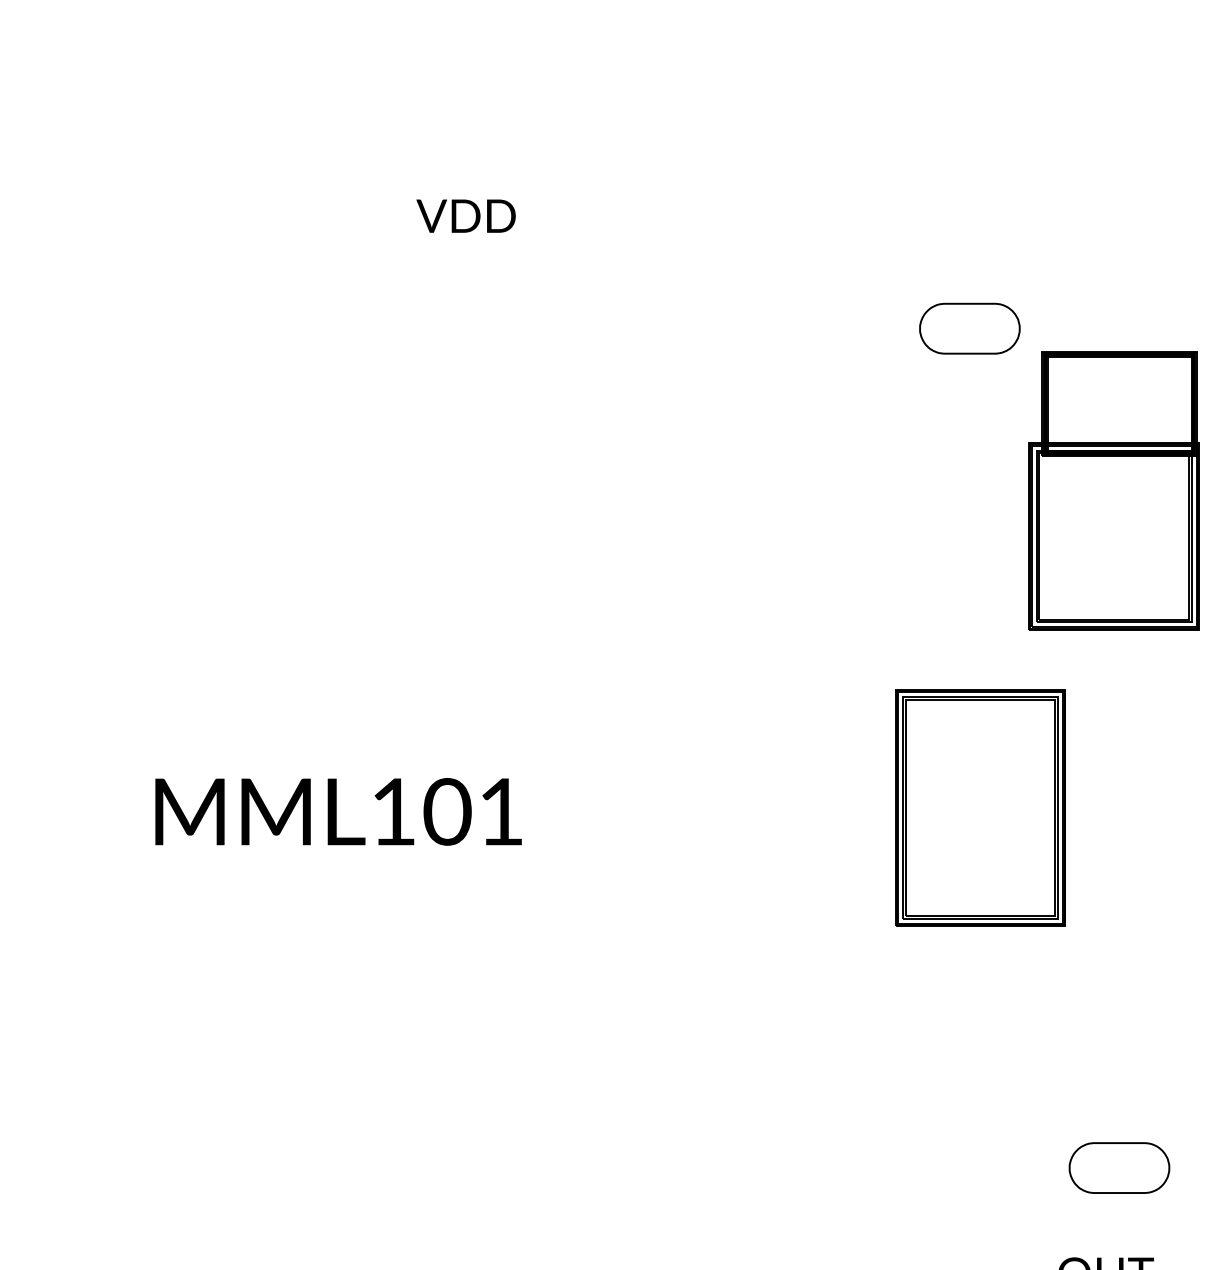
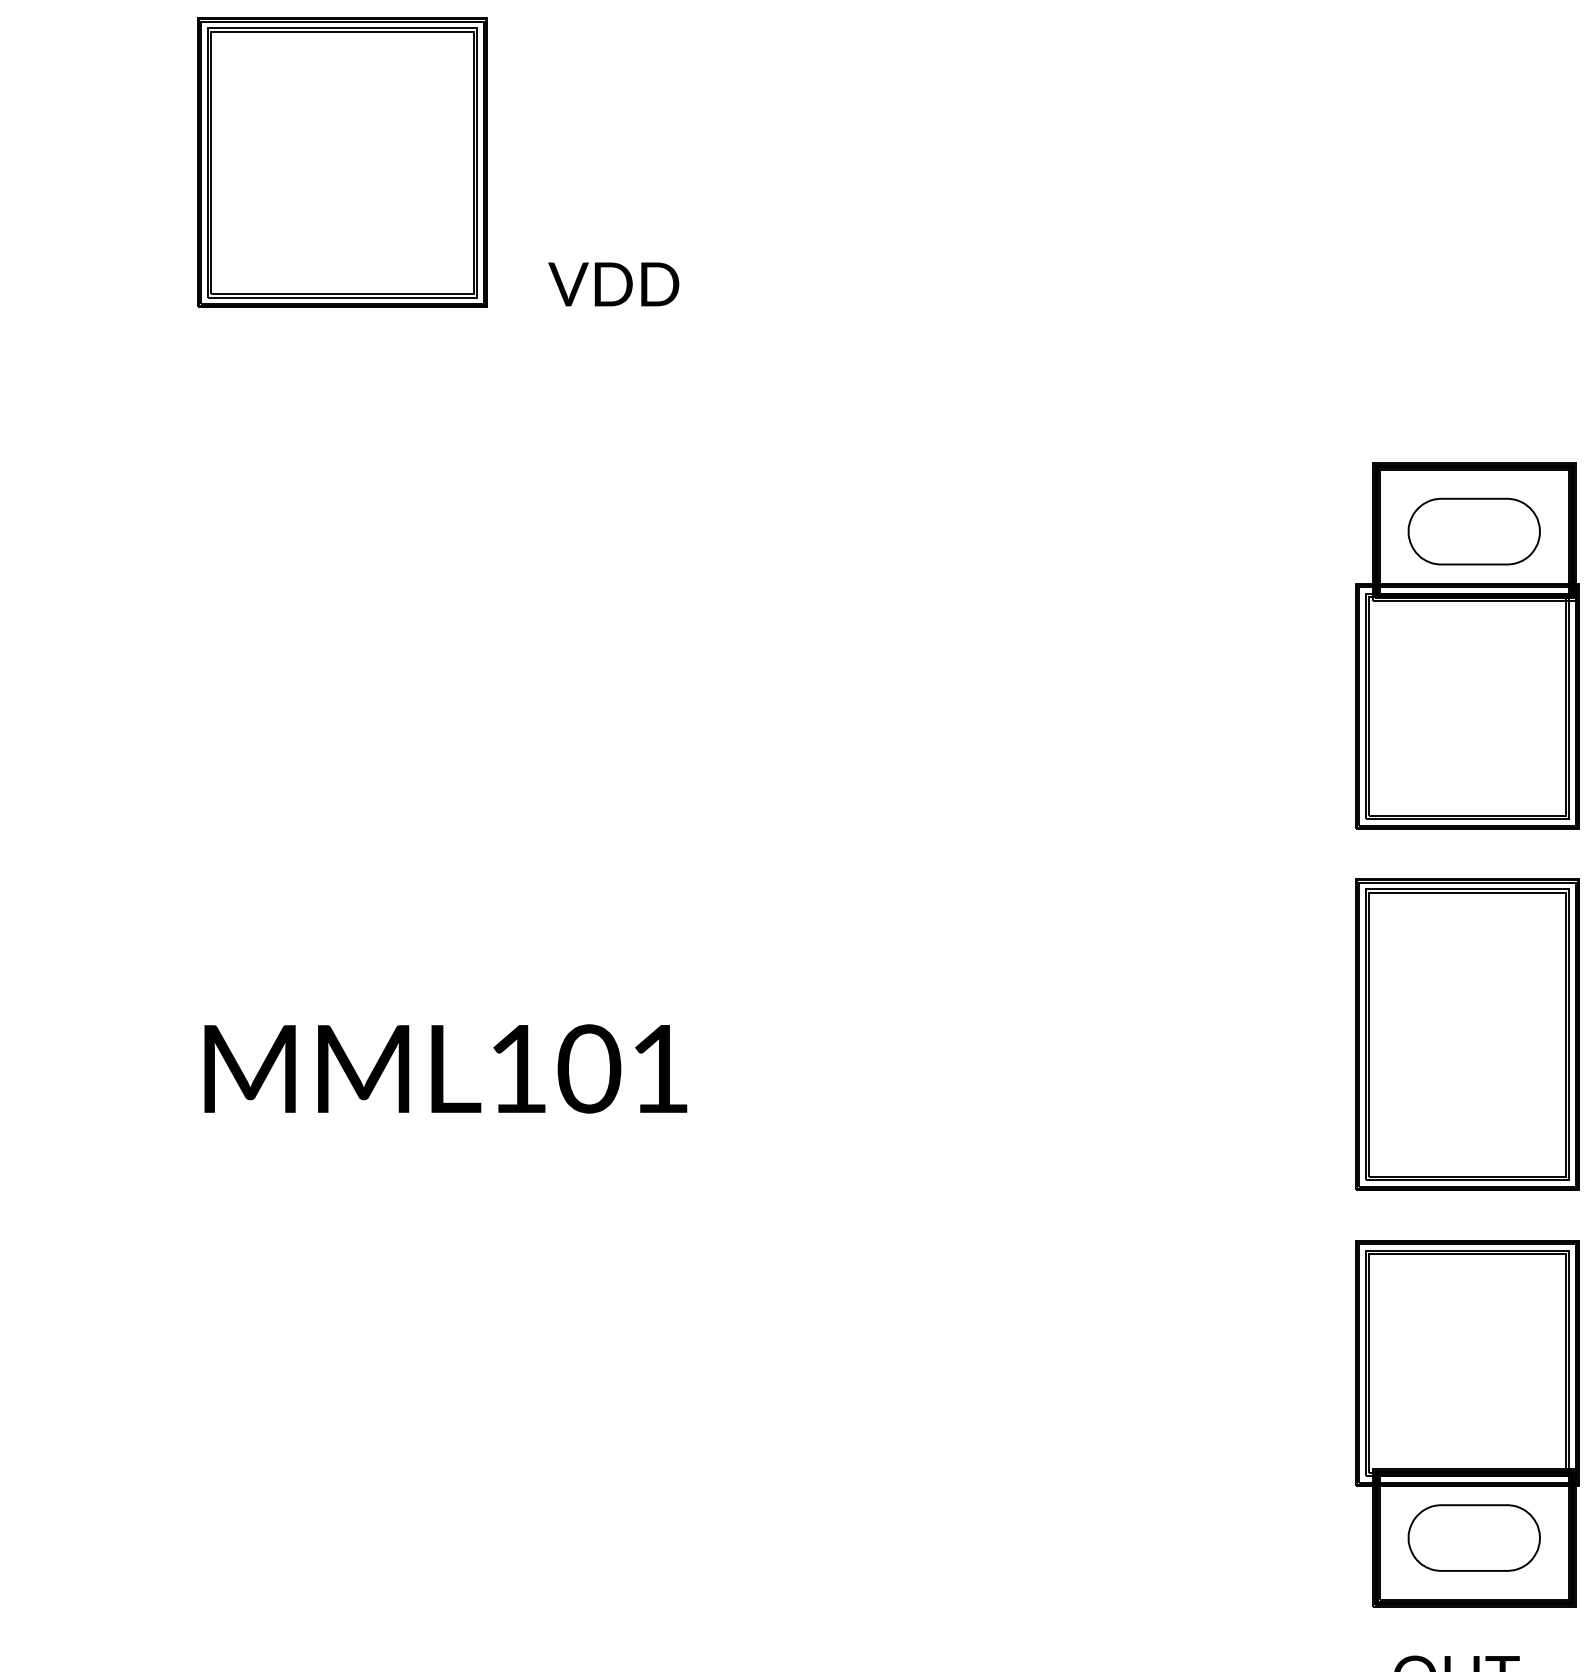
part: (260, 123) -> (342, 162), added
part: (969, 328) -> (1473, 531), moved
part: (980, 807) -> (1467, 1034), moved
part: (1114, 1081) -> (1467, 1423), added

